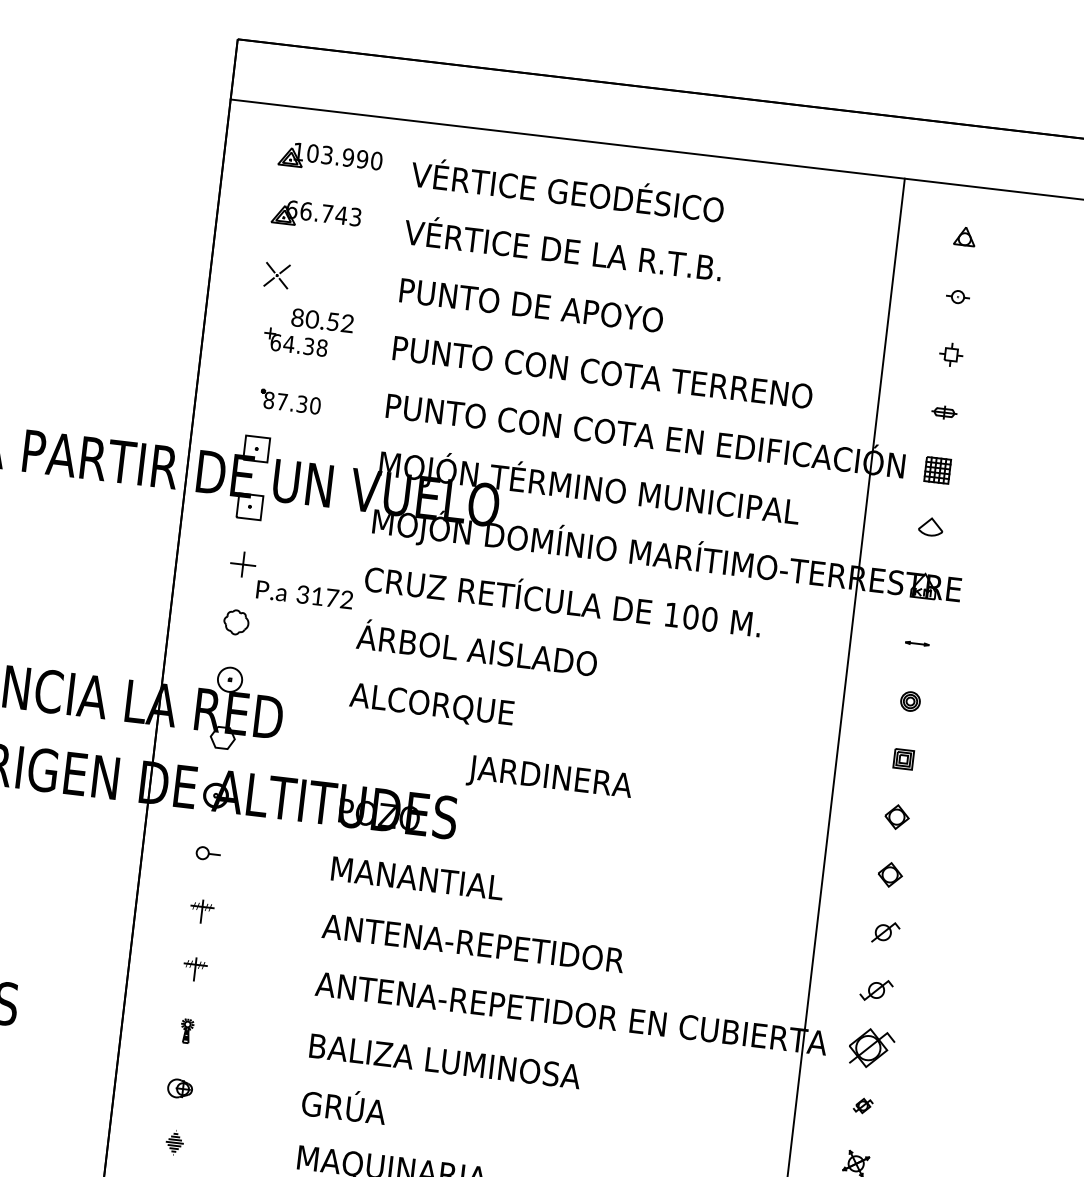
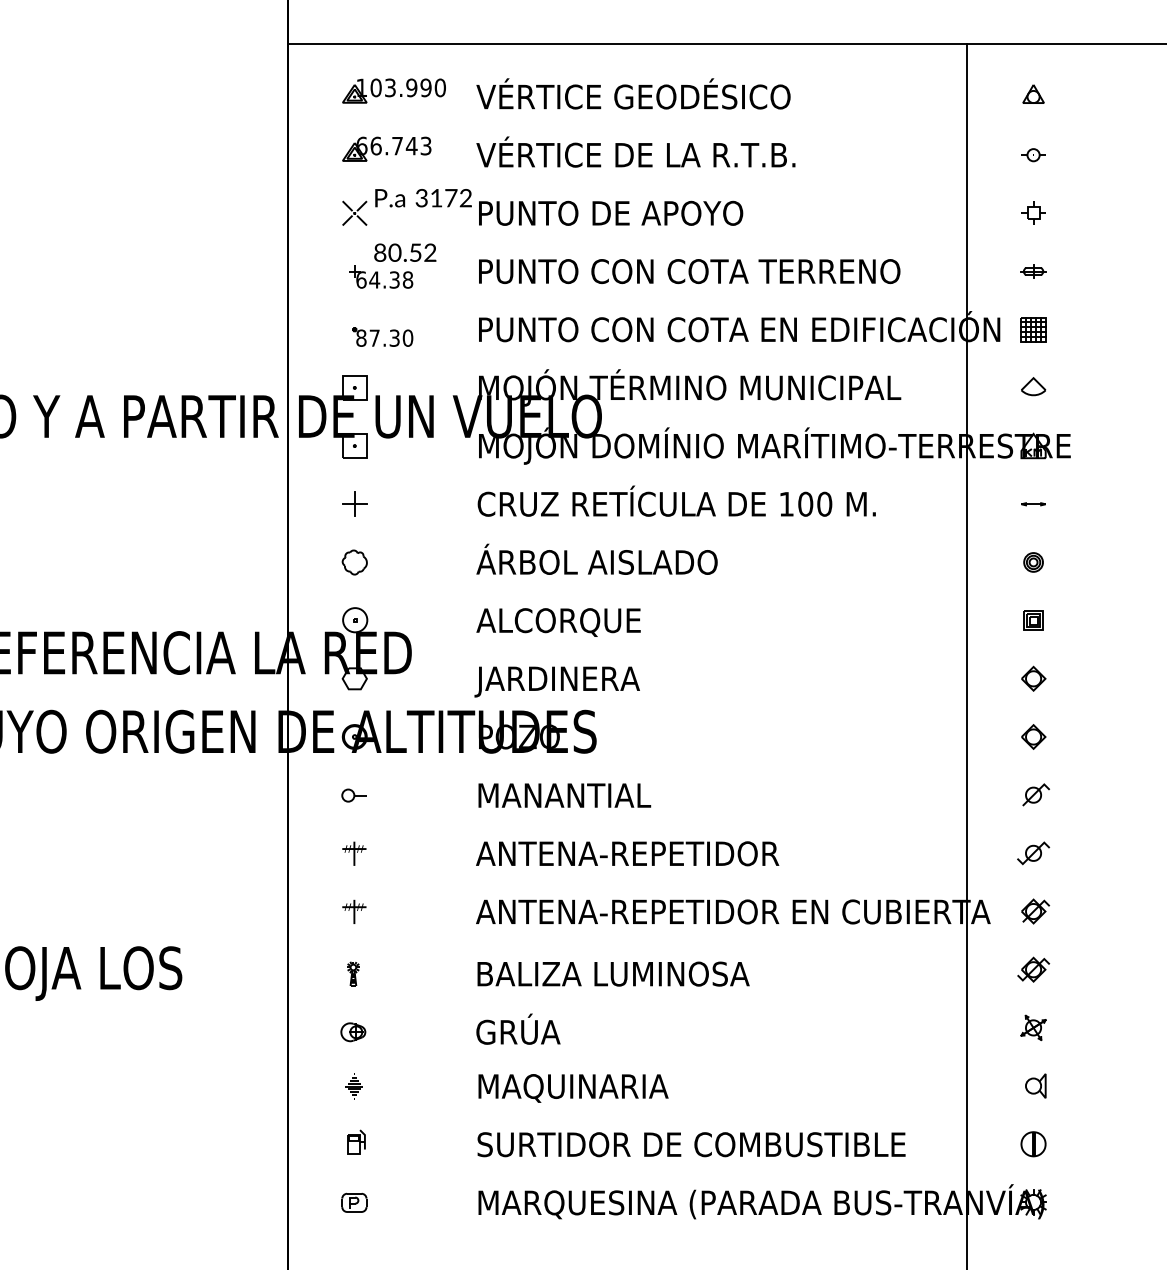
text: (304, 595) -> (423, 198), moved
text: (548, 778) -> (556, 681), moved
part: (871, 1048) -> (1035, 911), size x0.62
part: (862, 1105) -> (1033, 969), size x1.67

